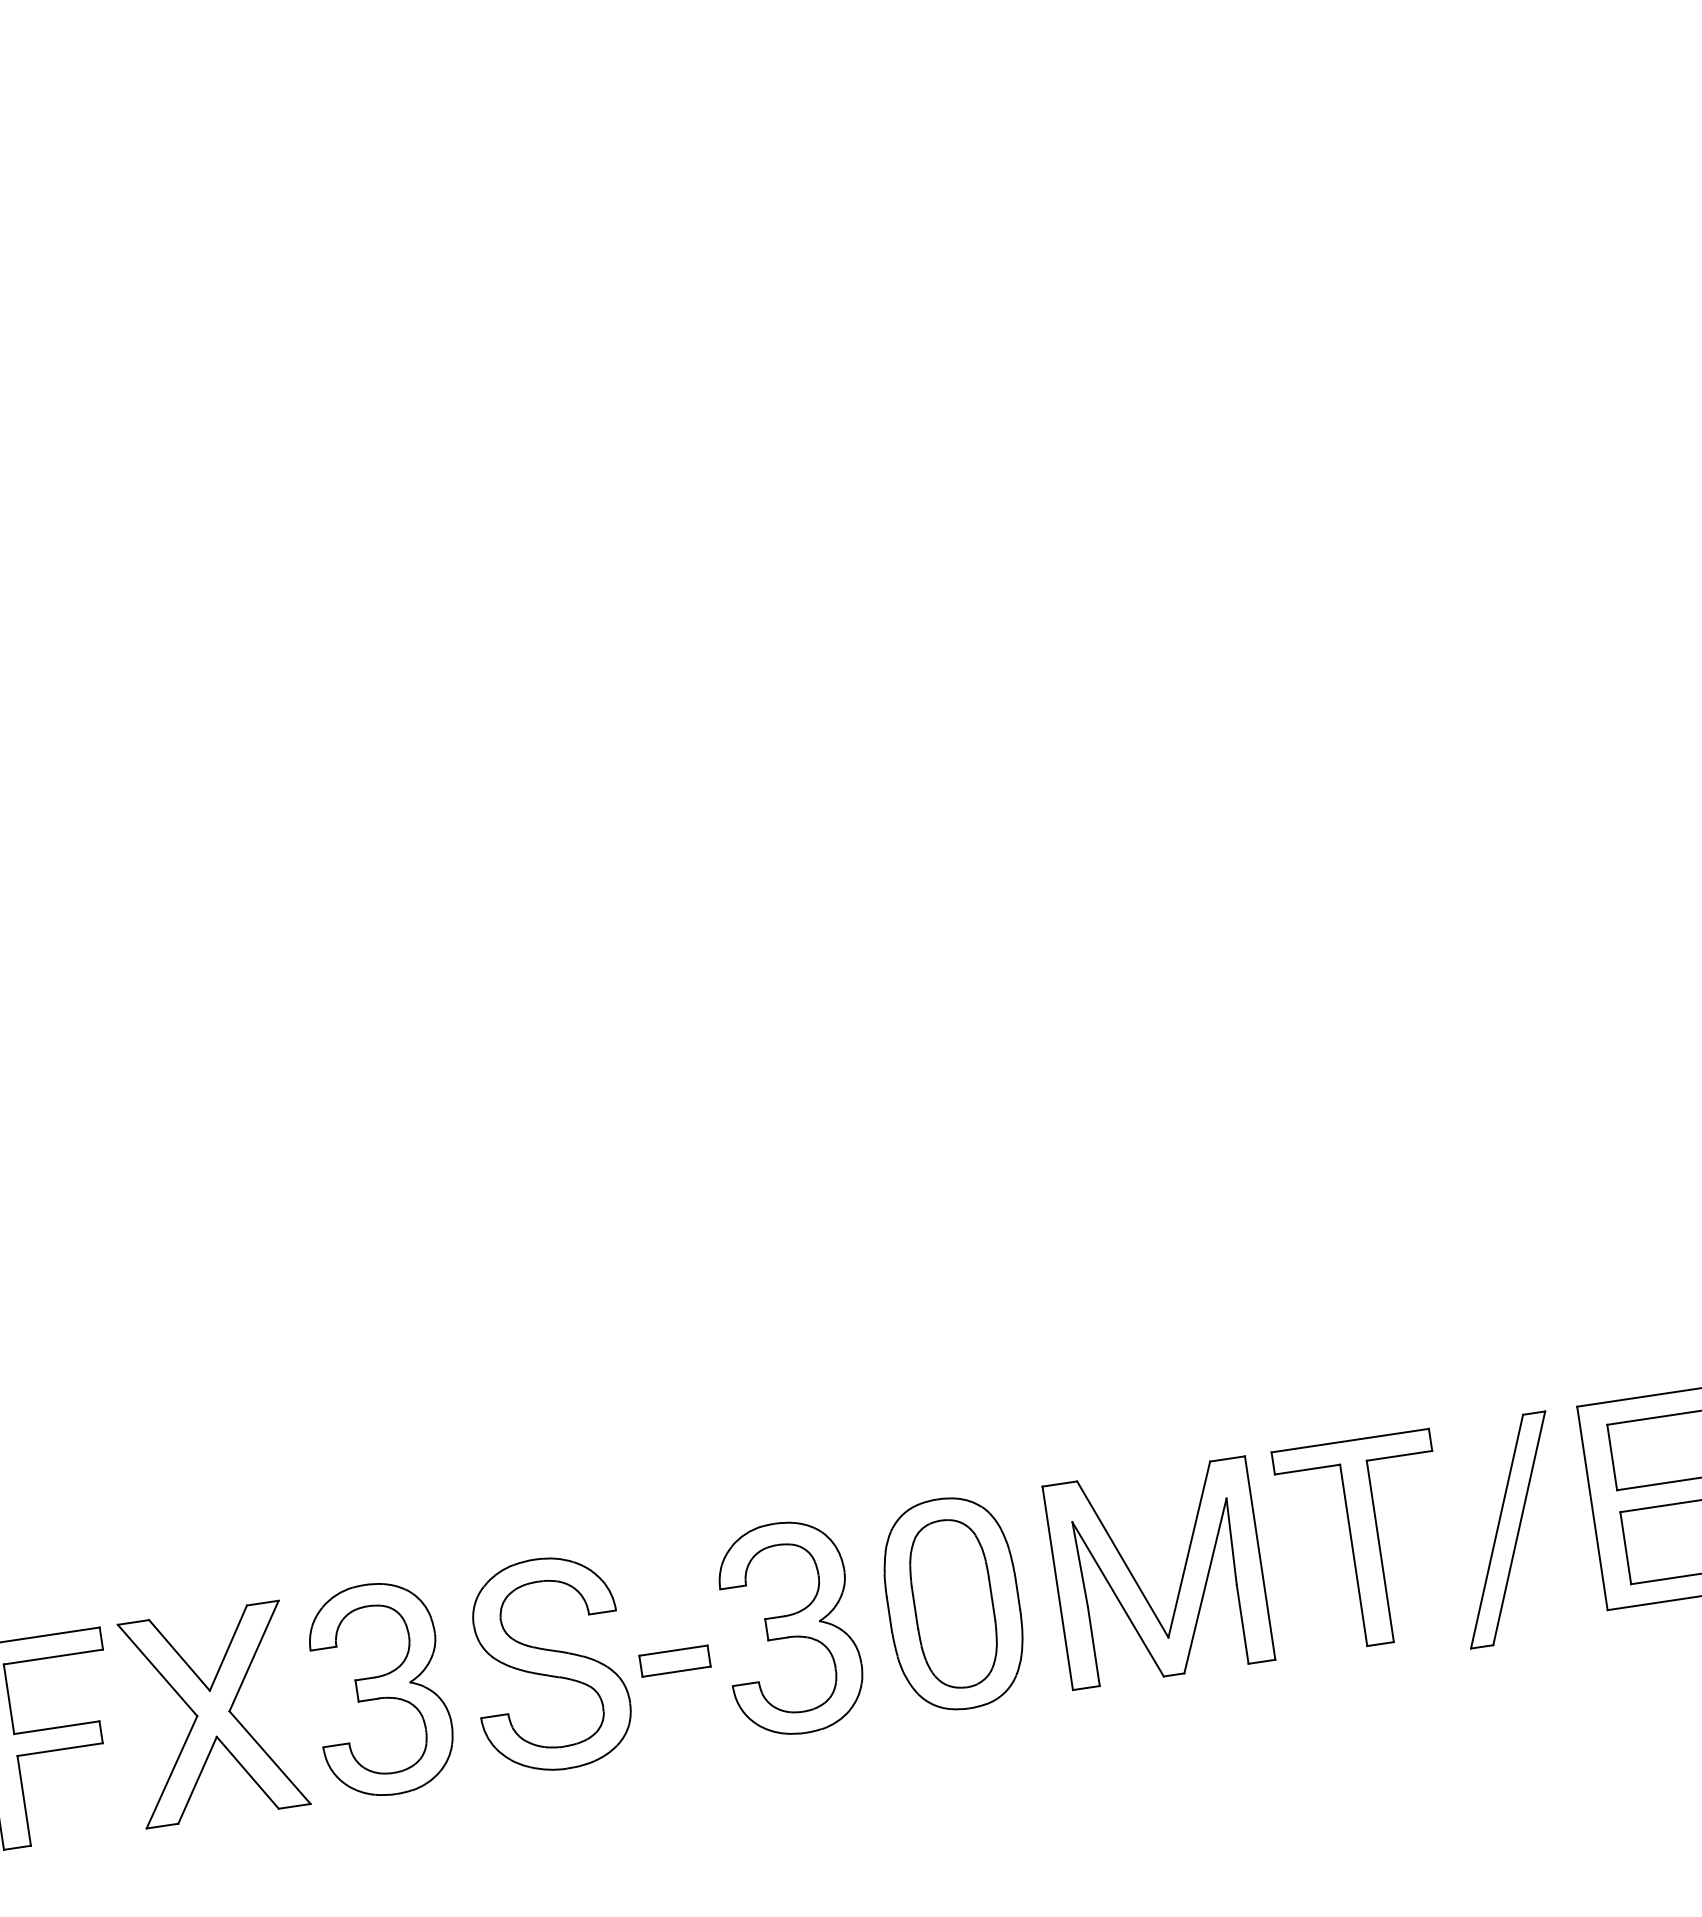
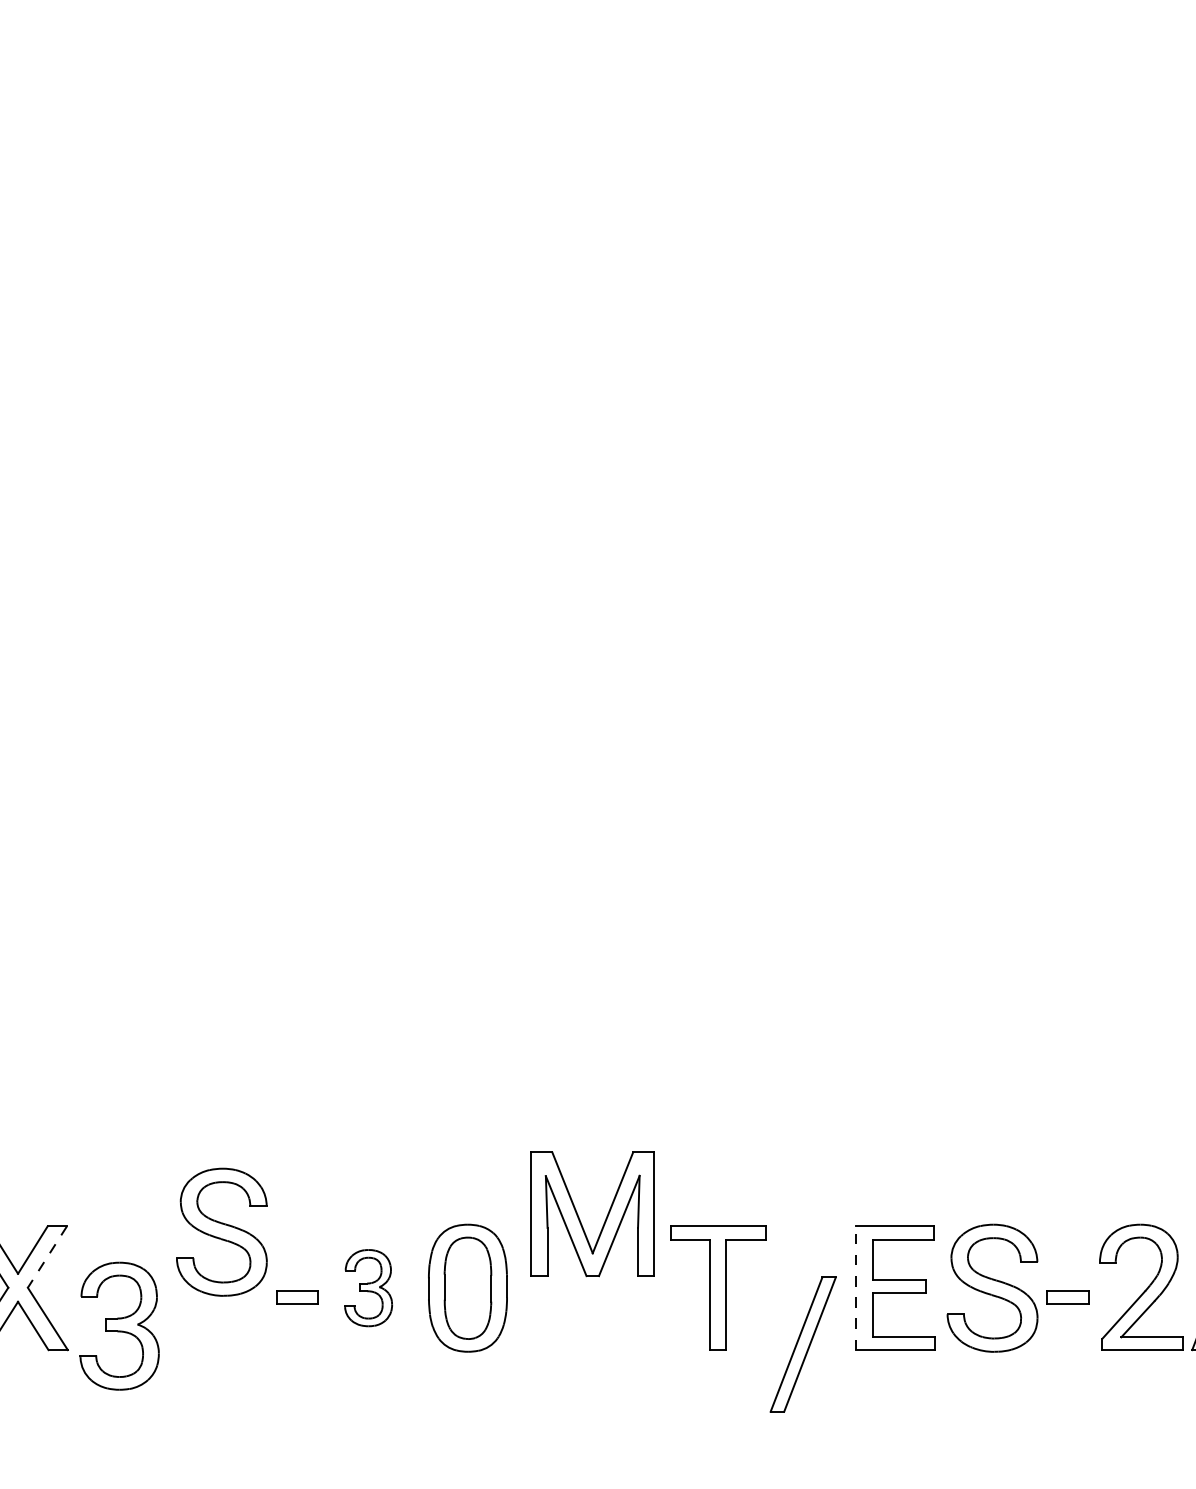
line: (1592, 1508) -> (856, 1288), solid -> dashed
part: (1506, 1530) -> (802, 1344), moved
part: (1139, 1584) -> (580, 1219), moved
part: (789, 1627) -> (368, 1287), size x0.6
line: (254, 1656) -> (47, 1257), solid -> dashed
part: (547, 1663) -> (221, 1231), moved
part: (380, 1688) -> (119, 1325), moved

